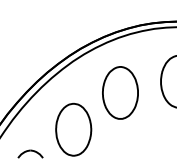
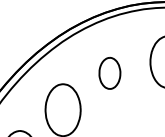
part: (120, 92) -> (109, 72), size x0.6

